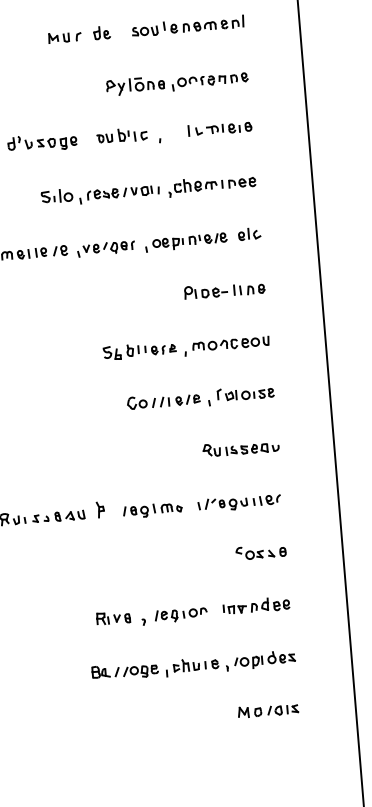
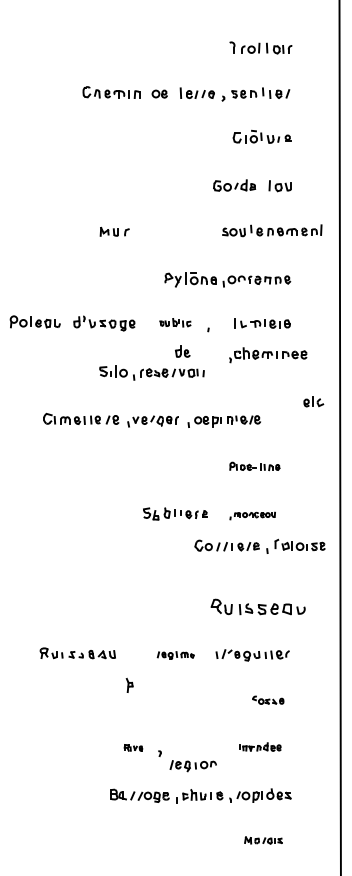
part: (188, 25) -> (272, 230), moved
part: (101, 32) -> (182, 351), moved
part: (64, 36) -> (114, 231), moved
part: (121, 135) -> (174, 322), size x0.7
part: (212, 185) -> (268, 355), moved
part: (249, 233) -> (313, 401), moved
part: (224, 290) -> (254, 466), size x0.7
part: (226, 345) -> (252, 515), size x0.6
part: (200, 397) -> (259, 545), moved
part: (240, 447) -> (257, 606), size x1.4
part: (100, 509) -> (129, 685), moved
part: (152, 510) -> (175, 655), size x0.7
part: (260, 552) -> (267, 700), size x0.7
part: (256, 604) -> (260, 746), size x0.7
part: (180, 615) -> (192, 766), moved
part: (113, 617) -> (133, 747), size x0.6
part: (268, 710) -> (263, 840), size x0.7

